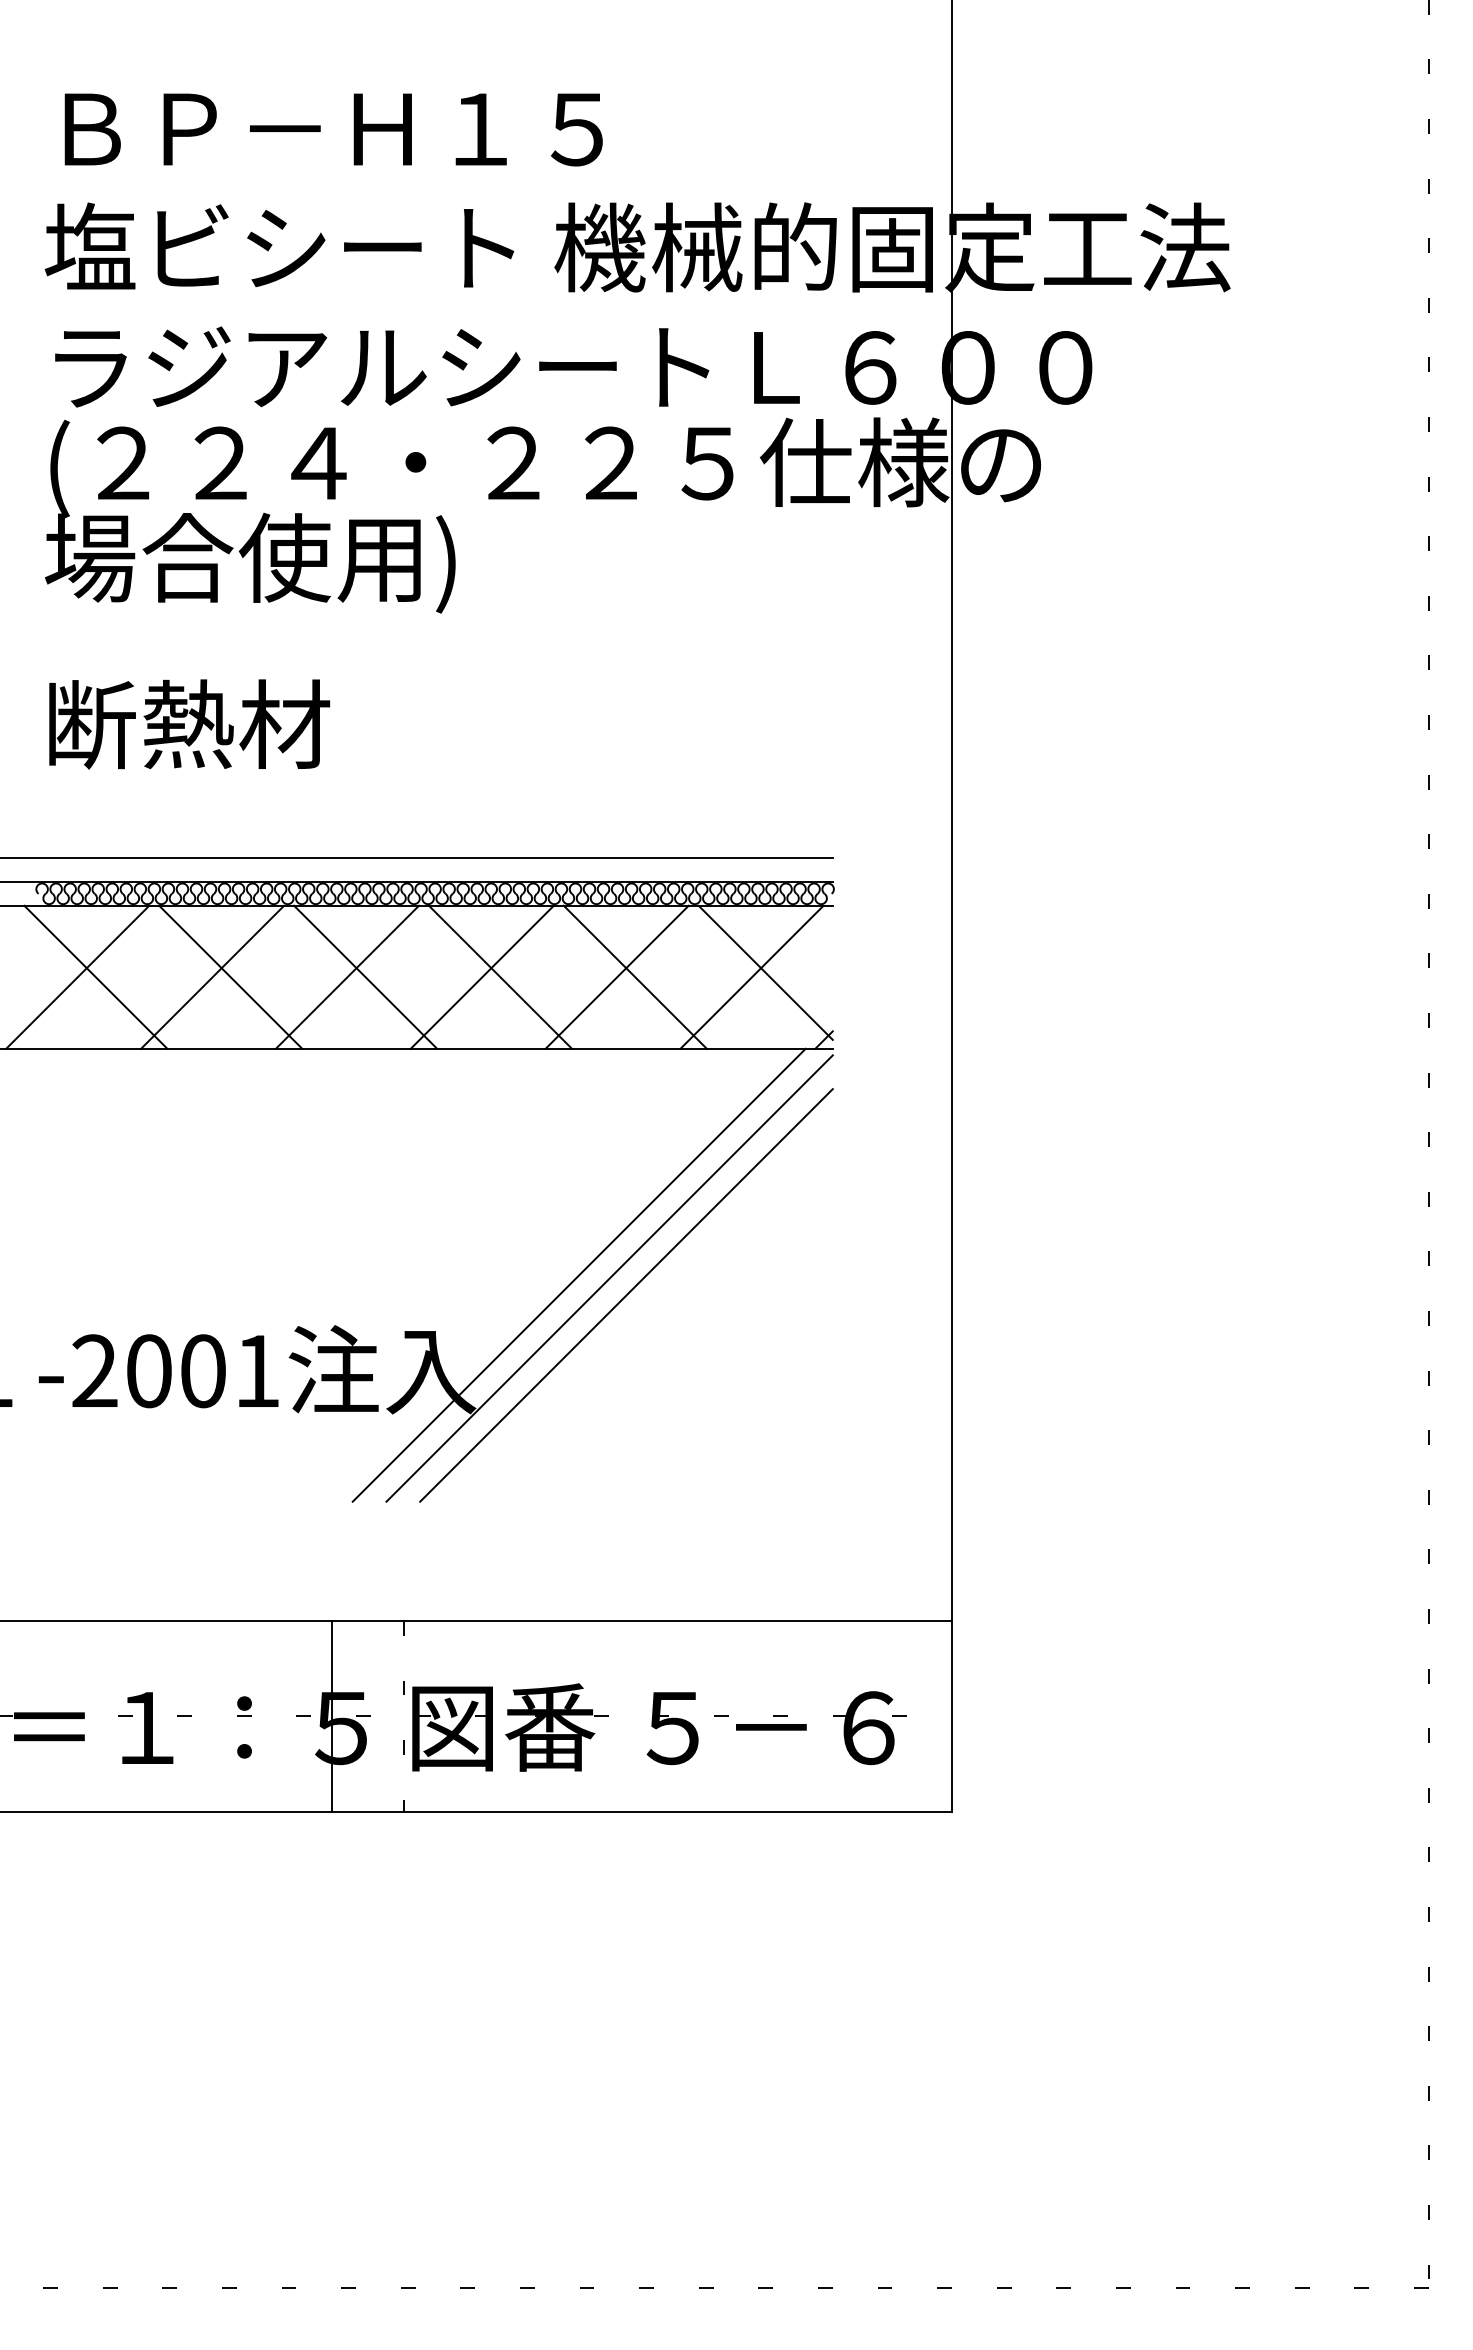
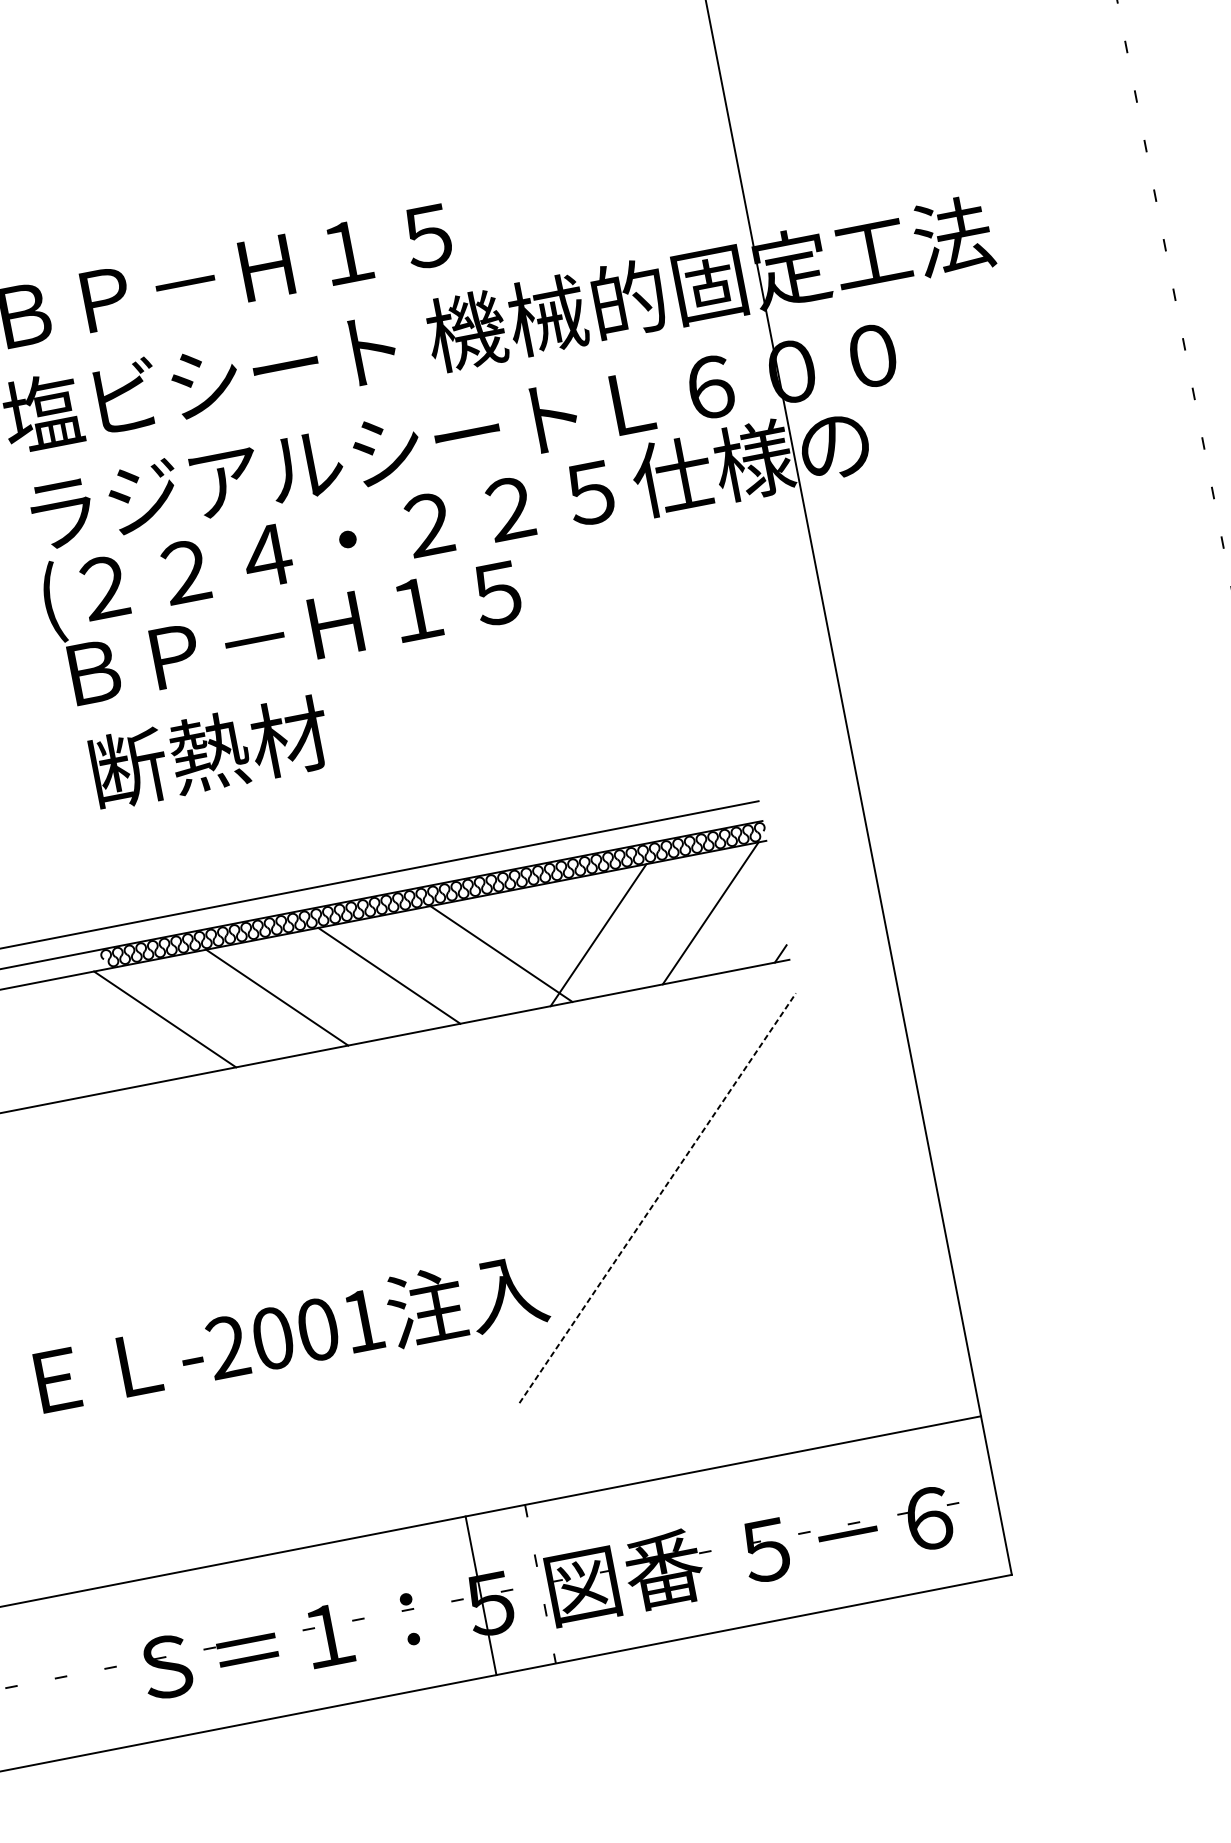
text: (323, 562) -> (287, 637), 場合使用) -> ＢＰ－Ｈ１５
text: (189, 724) -> (210, 752), moved
line: (765, 972) -> (721, 907), removed
line: (77, 976) -> (149, 1021), removed
line: (212, 976) -> (261, 999), removed
line: (346, 976) -> (373, 978), removed
line: (481, 976) -> (485, 956), removed
line: (634, 976) -> (612, 931), removed
line: (578, 1274) -> (614, 1188), removed
line: (609, 1278) -> (640, 1186), removed
line: (626, 1295) -> (657, 1198), solid -> dashed

